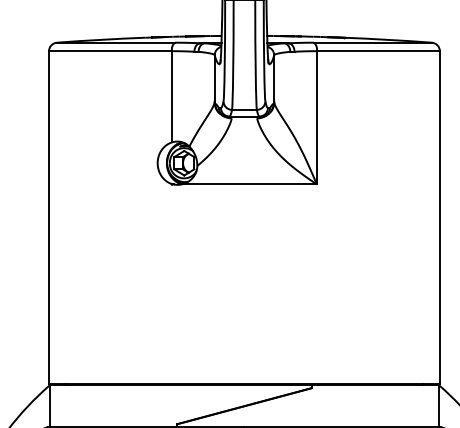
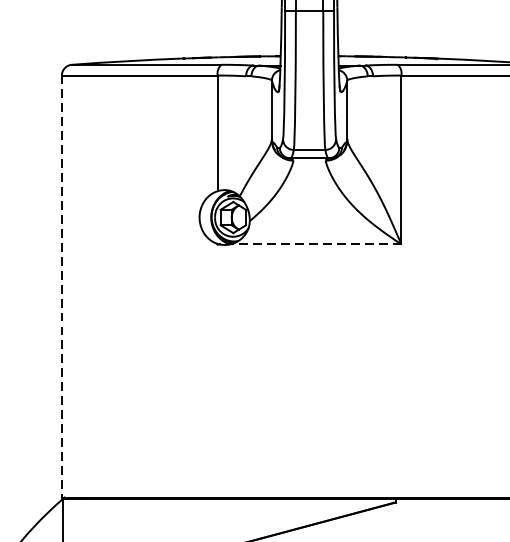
line: (249, 184) -> (315, 244), solid -> dashed
line: (49, 218) -> (62, 287), solid -> dashed

